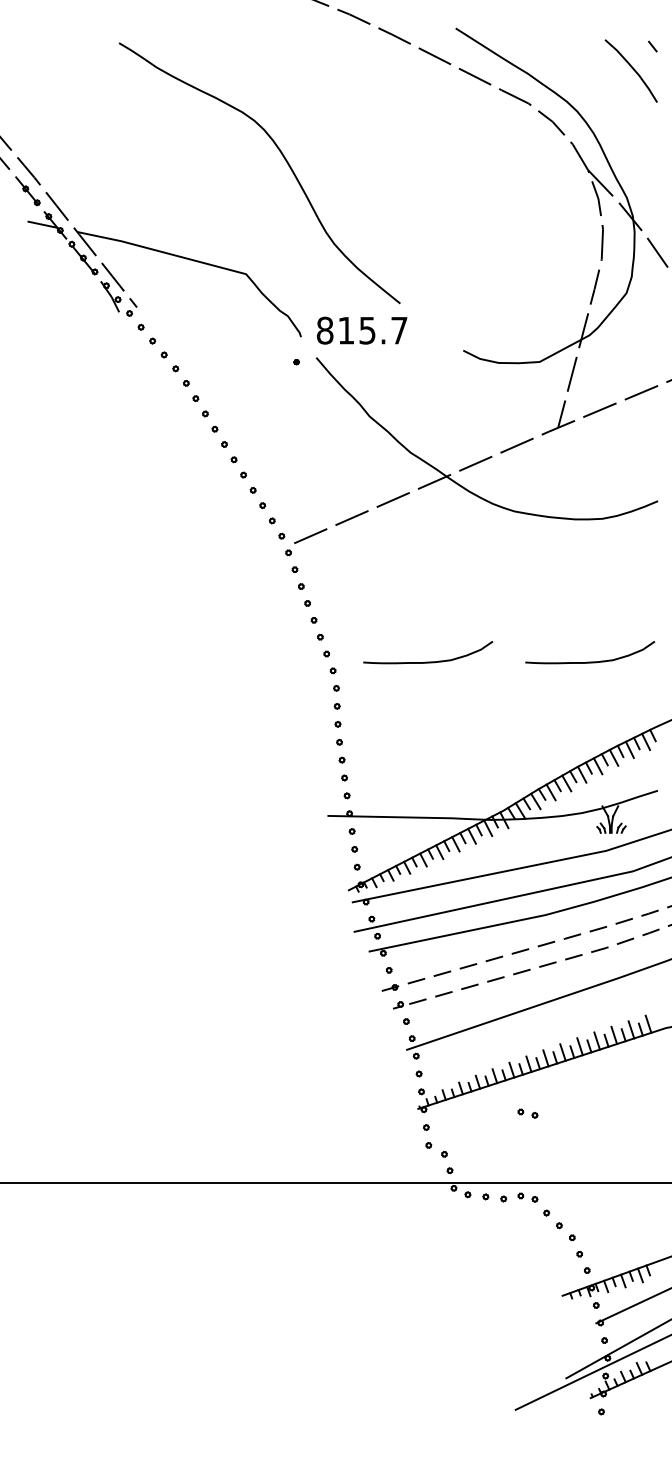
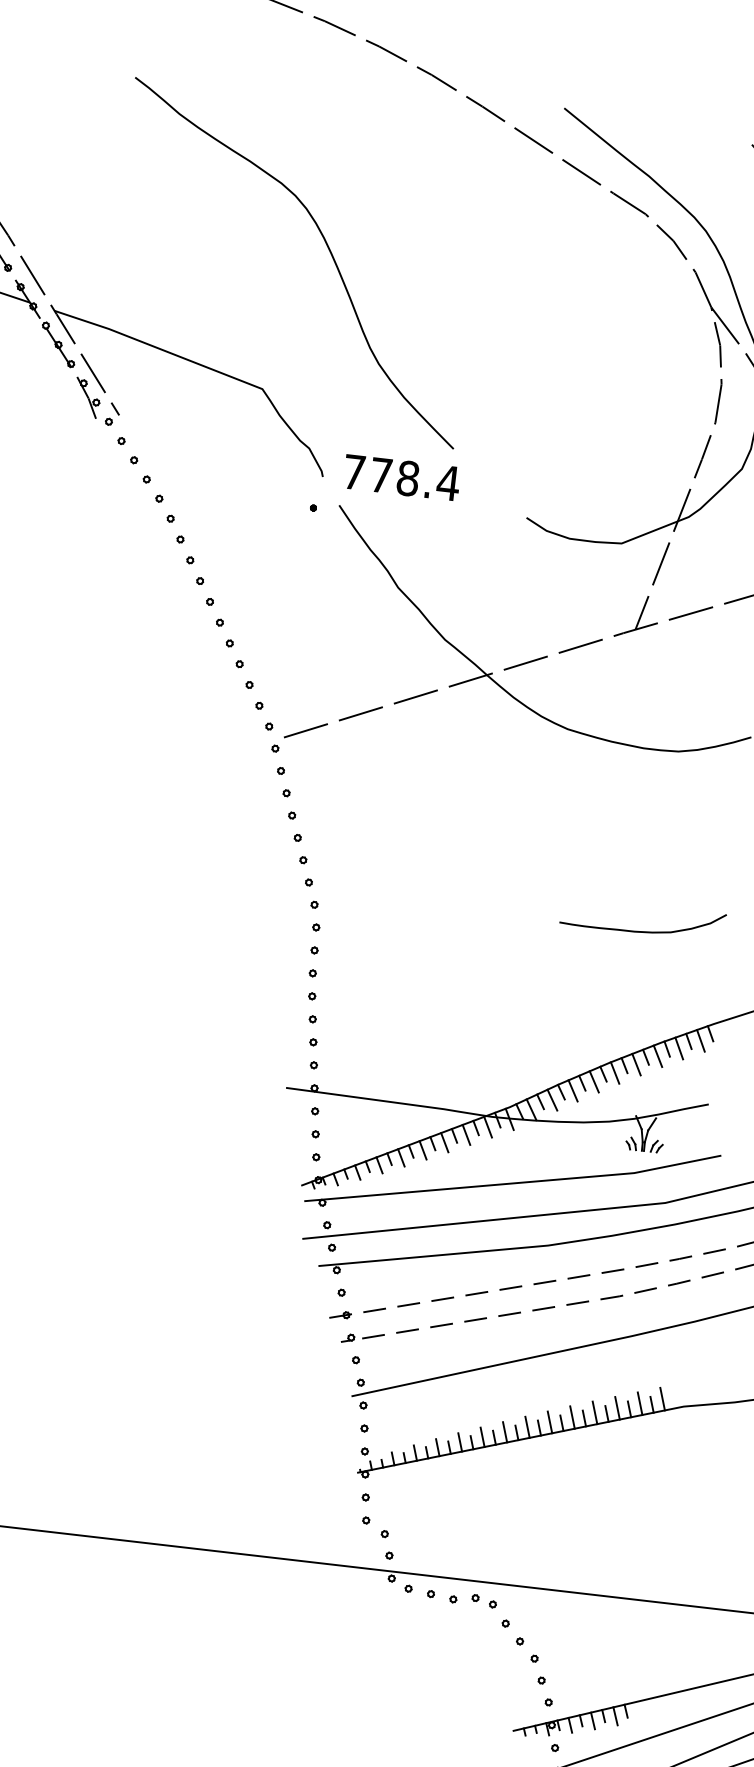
text: (362, 330) -> (401, 477), 815.7 -> 778.4
curve: (428, 661) -> (436, 906), removed
part: (527, 1113) -> (496, 1494), removed

